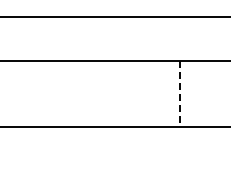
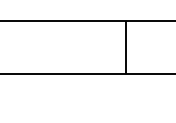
line: (180, 94) -> (126, 47), dashed -> solid

